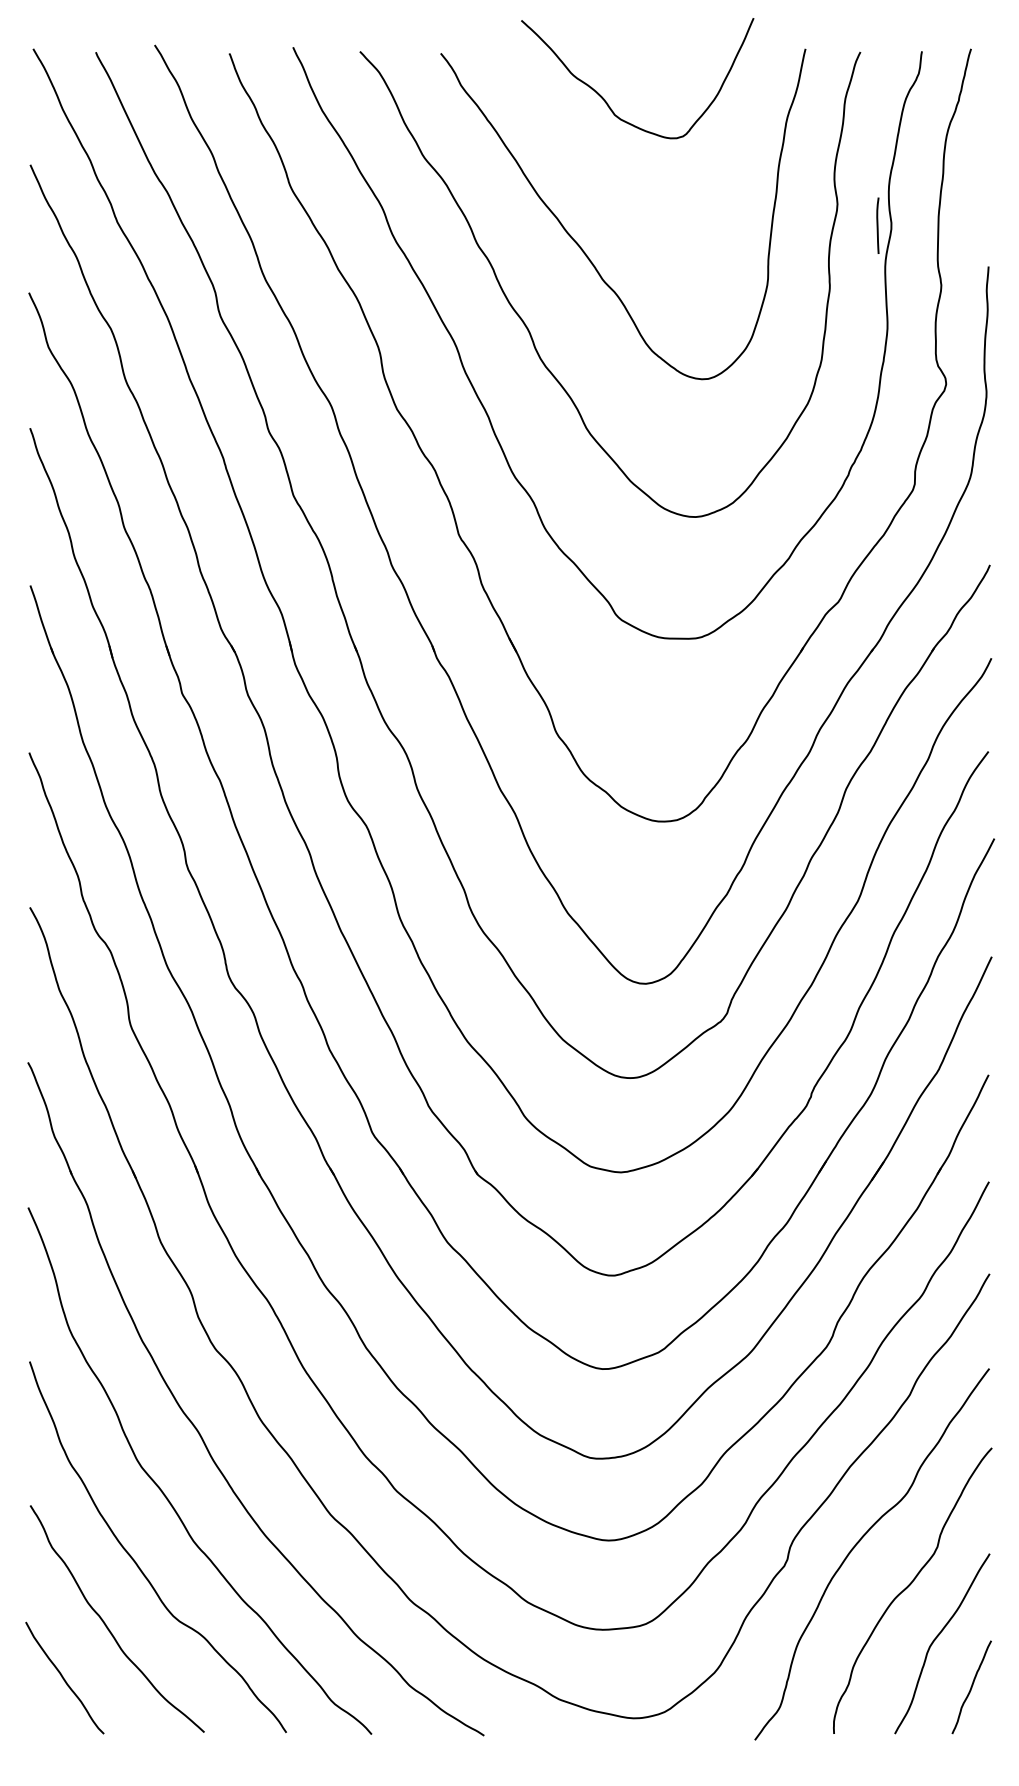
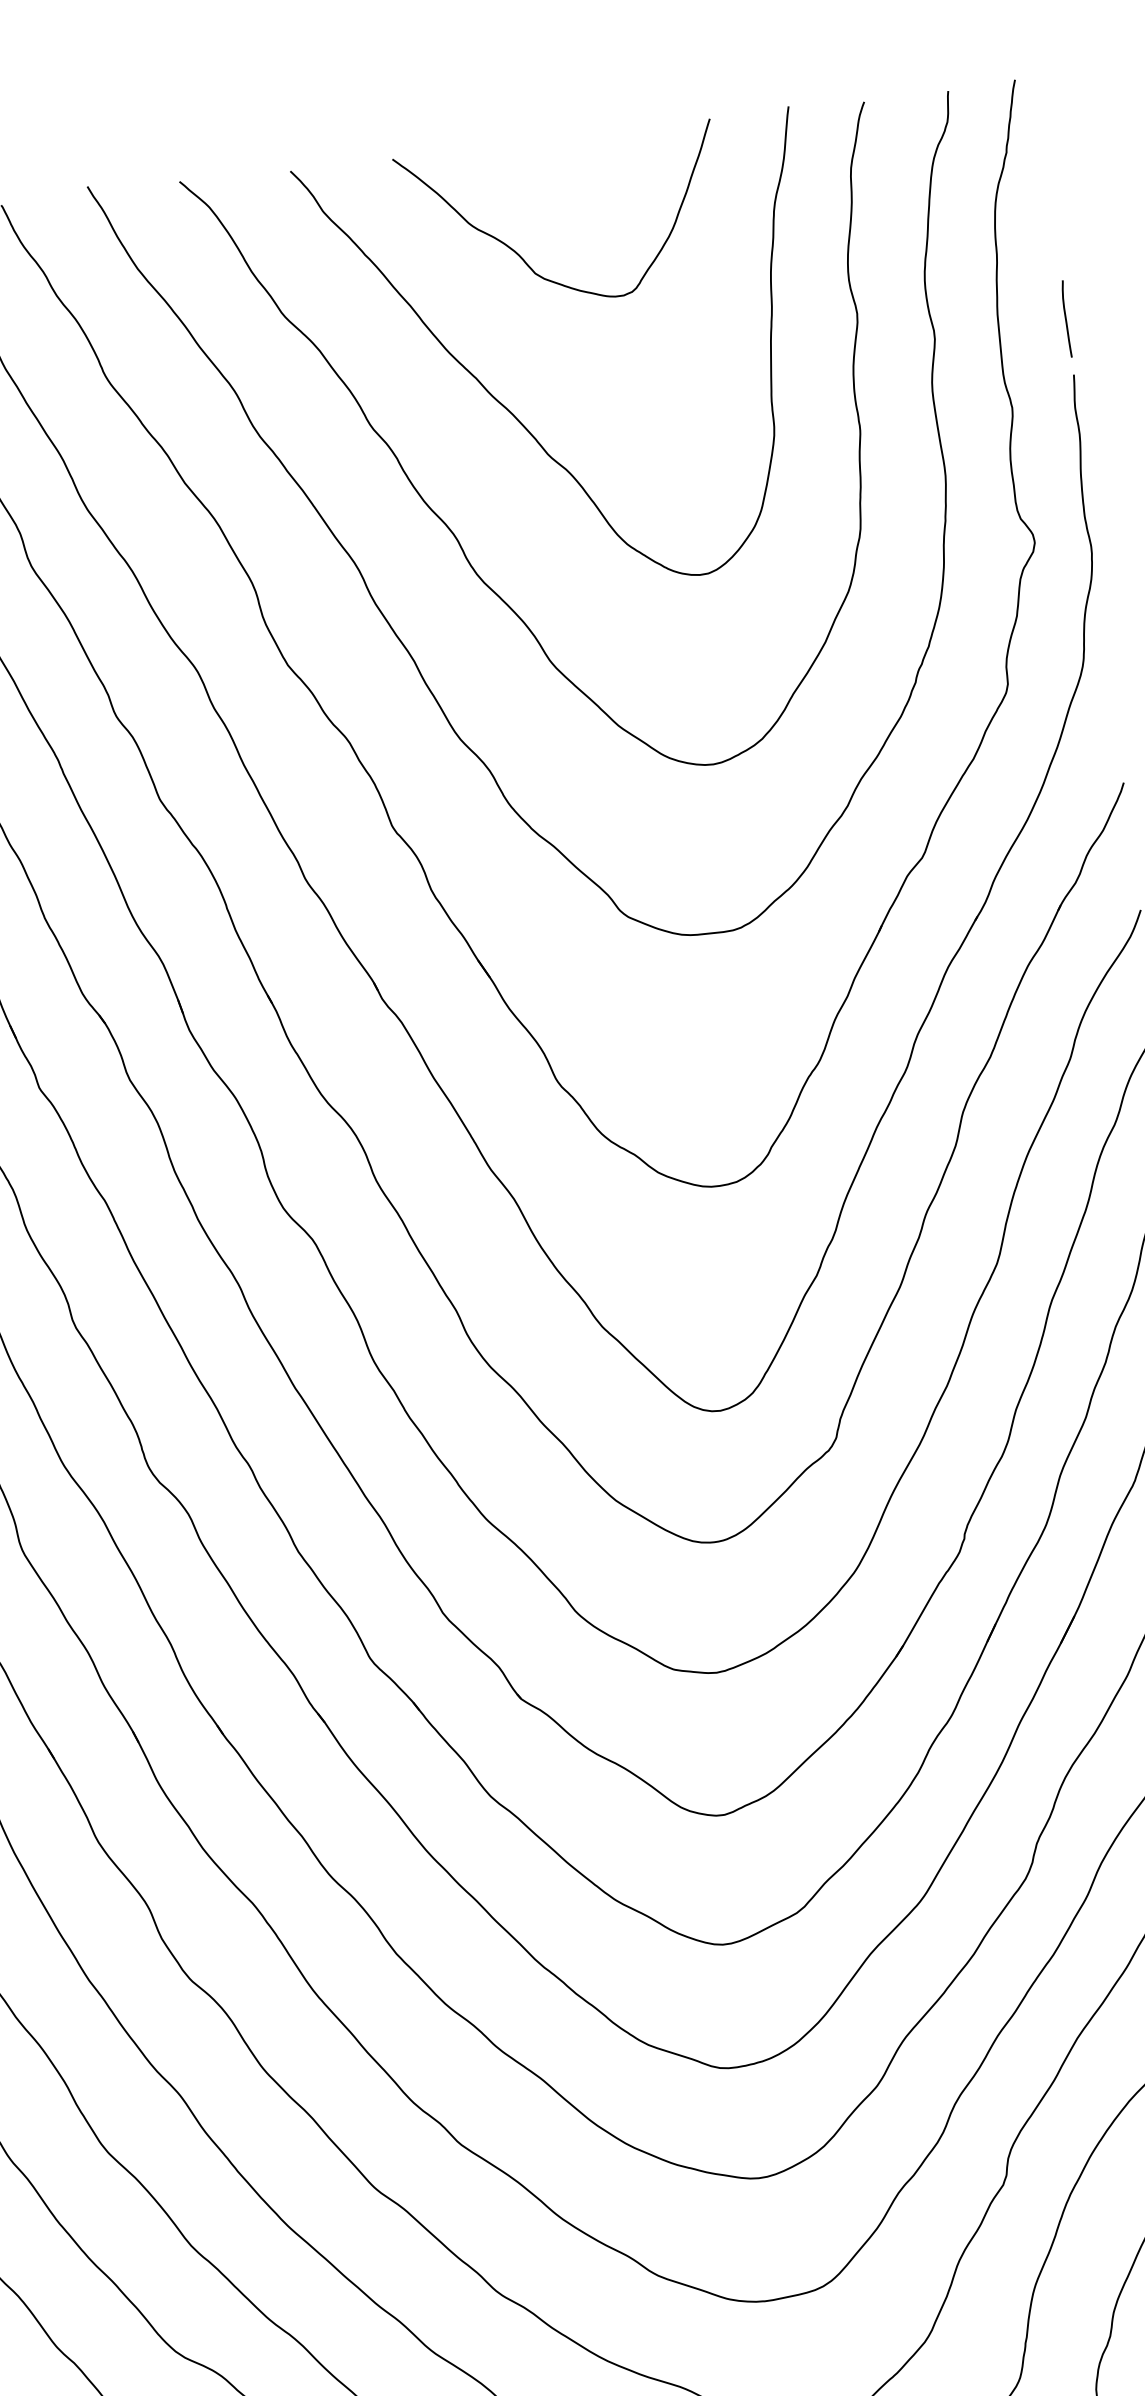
curve: (605, 99) -> (520, 253), moved
line: (877, 225) -> (1065, 318), moved

